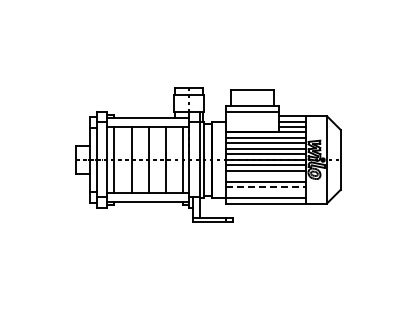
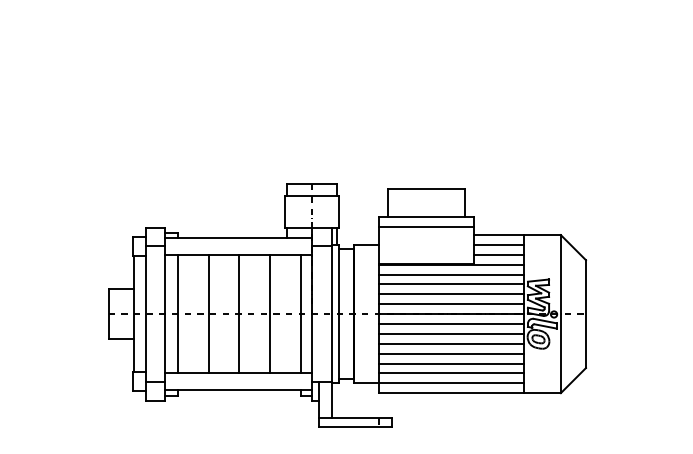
line: (266, 176) -> (451, 344), added
line: (266, 187) -> (451, 363), dashed -> solid
line: (266, 192) -> (451, 373), added

